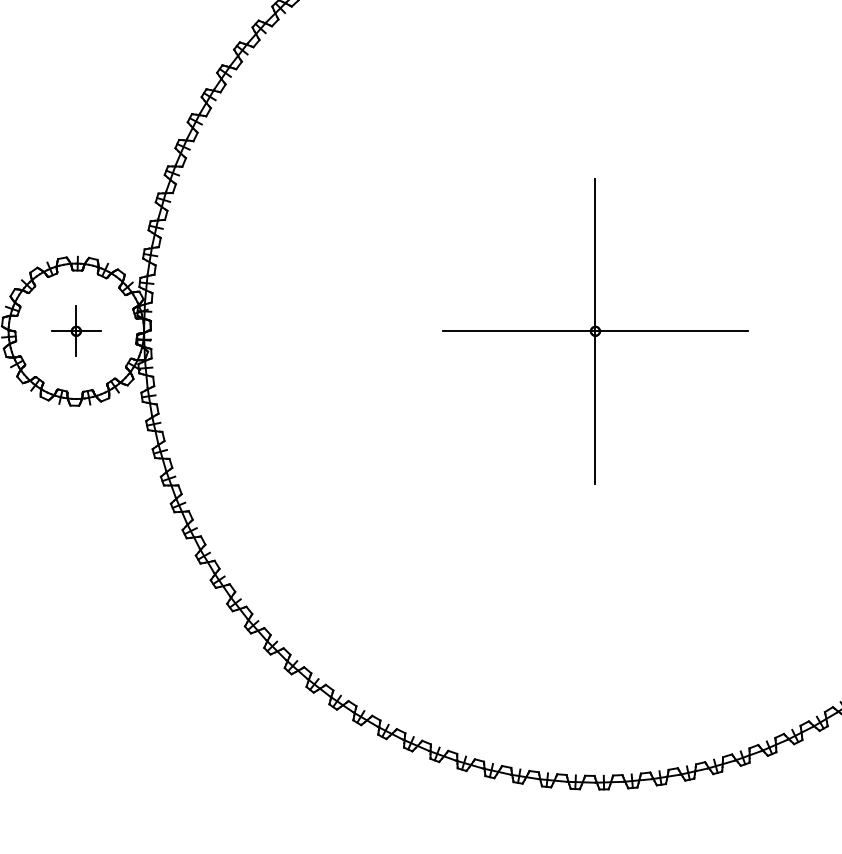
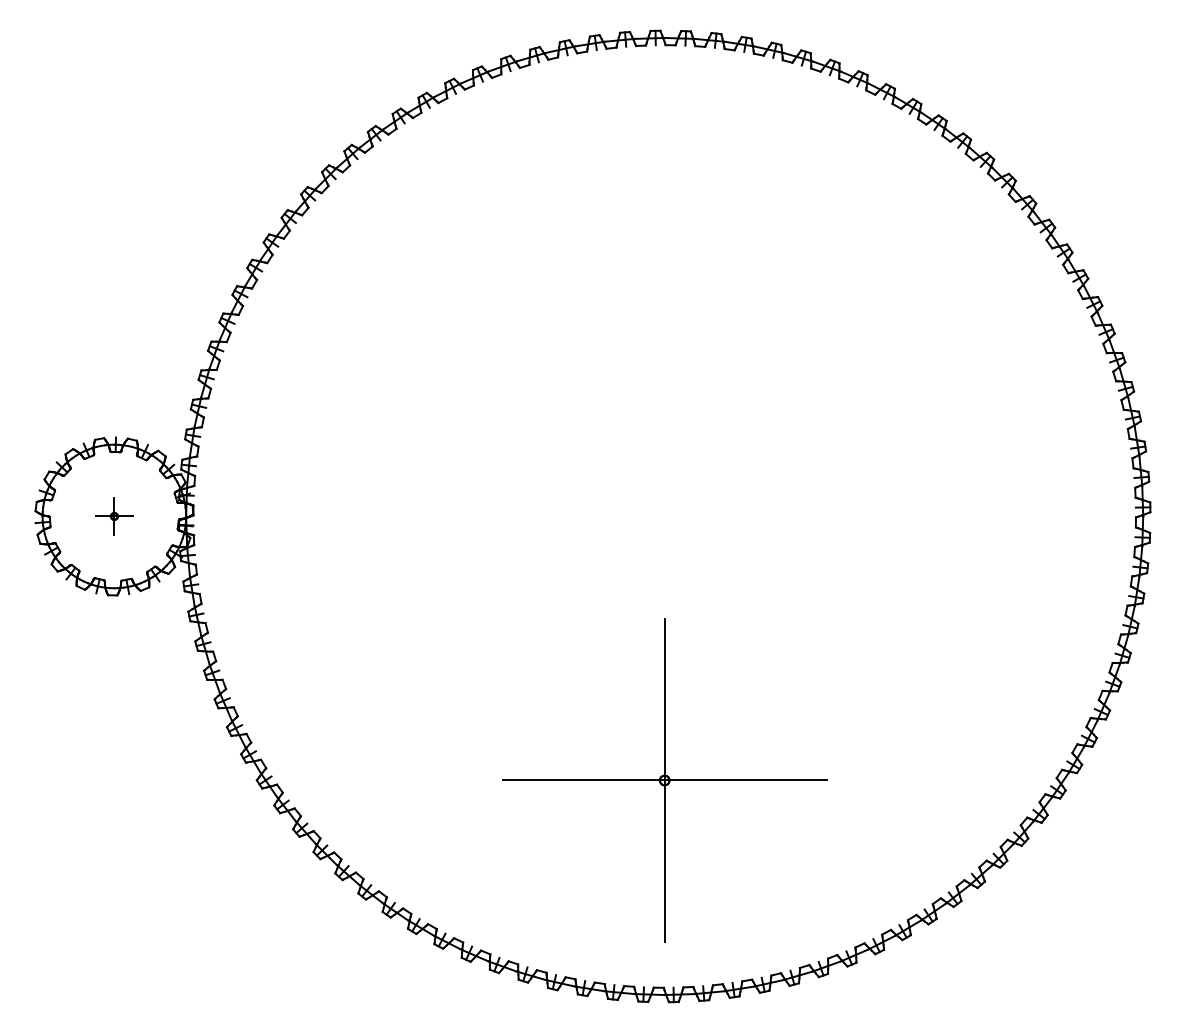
part: (76, 331) -> (114, 516), size x0.7
part: (595, 331) -> (664, 780), moved

